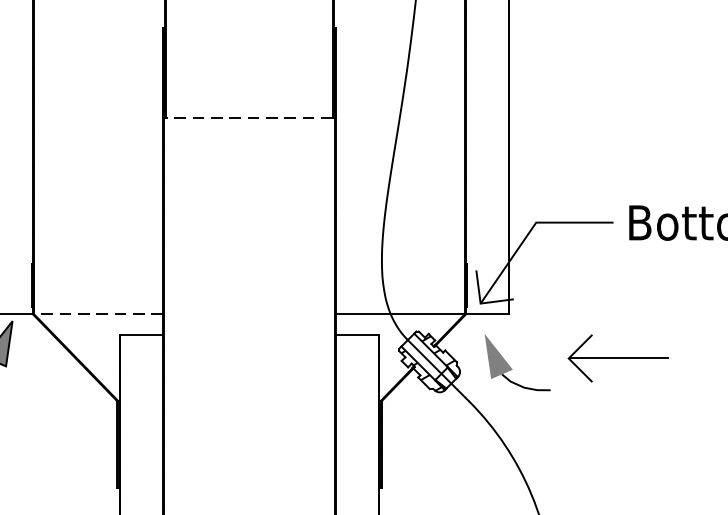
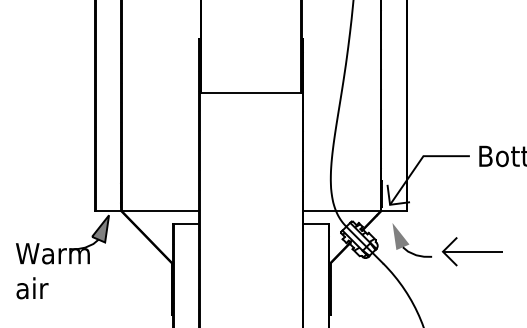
line: (249, 118) -> (251, 93), dashed -> solid
line: (98, 314) -> (160, 211), dashed -> solid
part: (616, 358) -> (471, 251), moved

